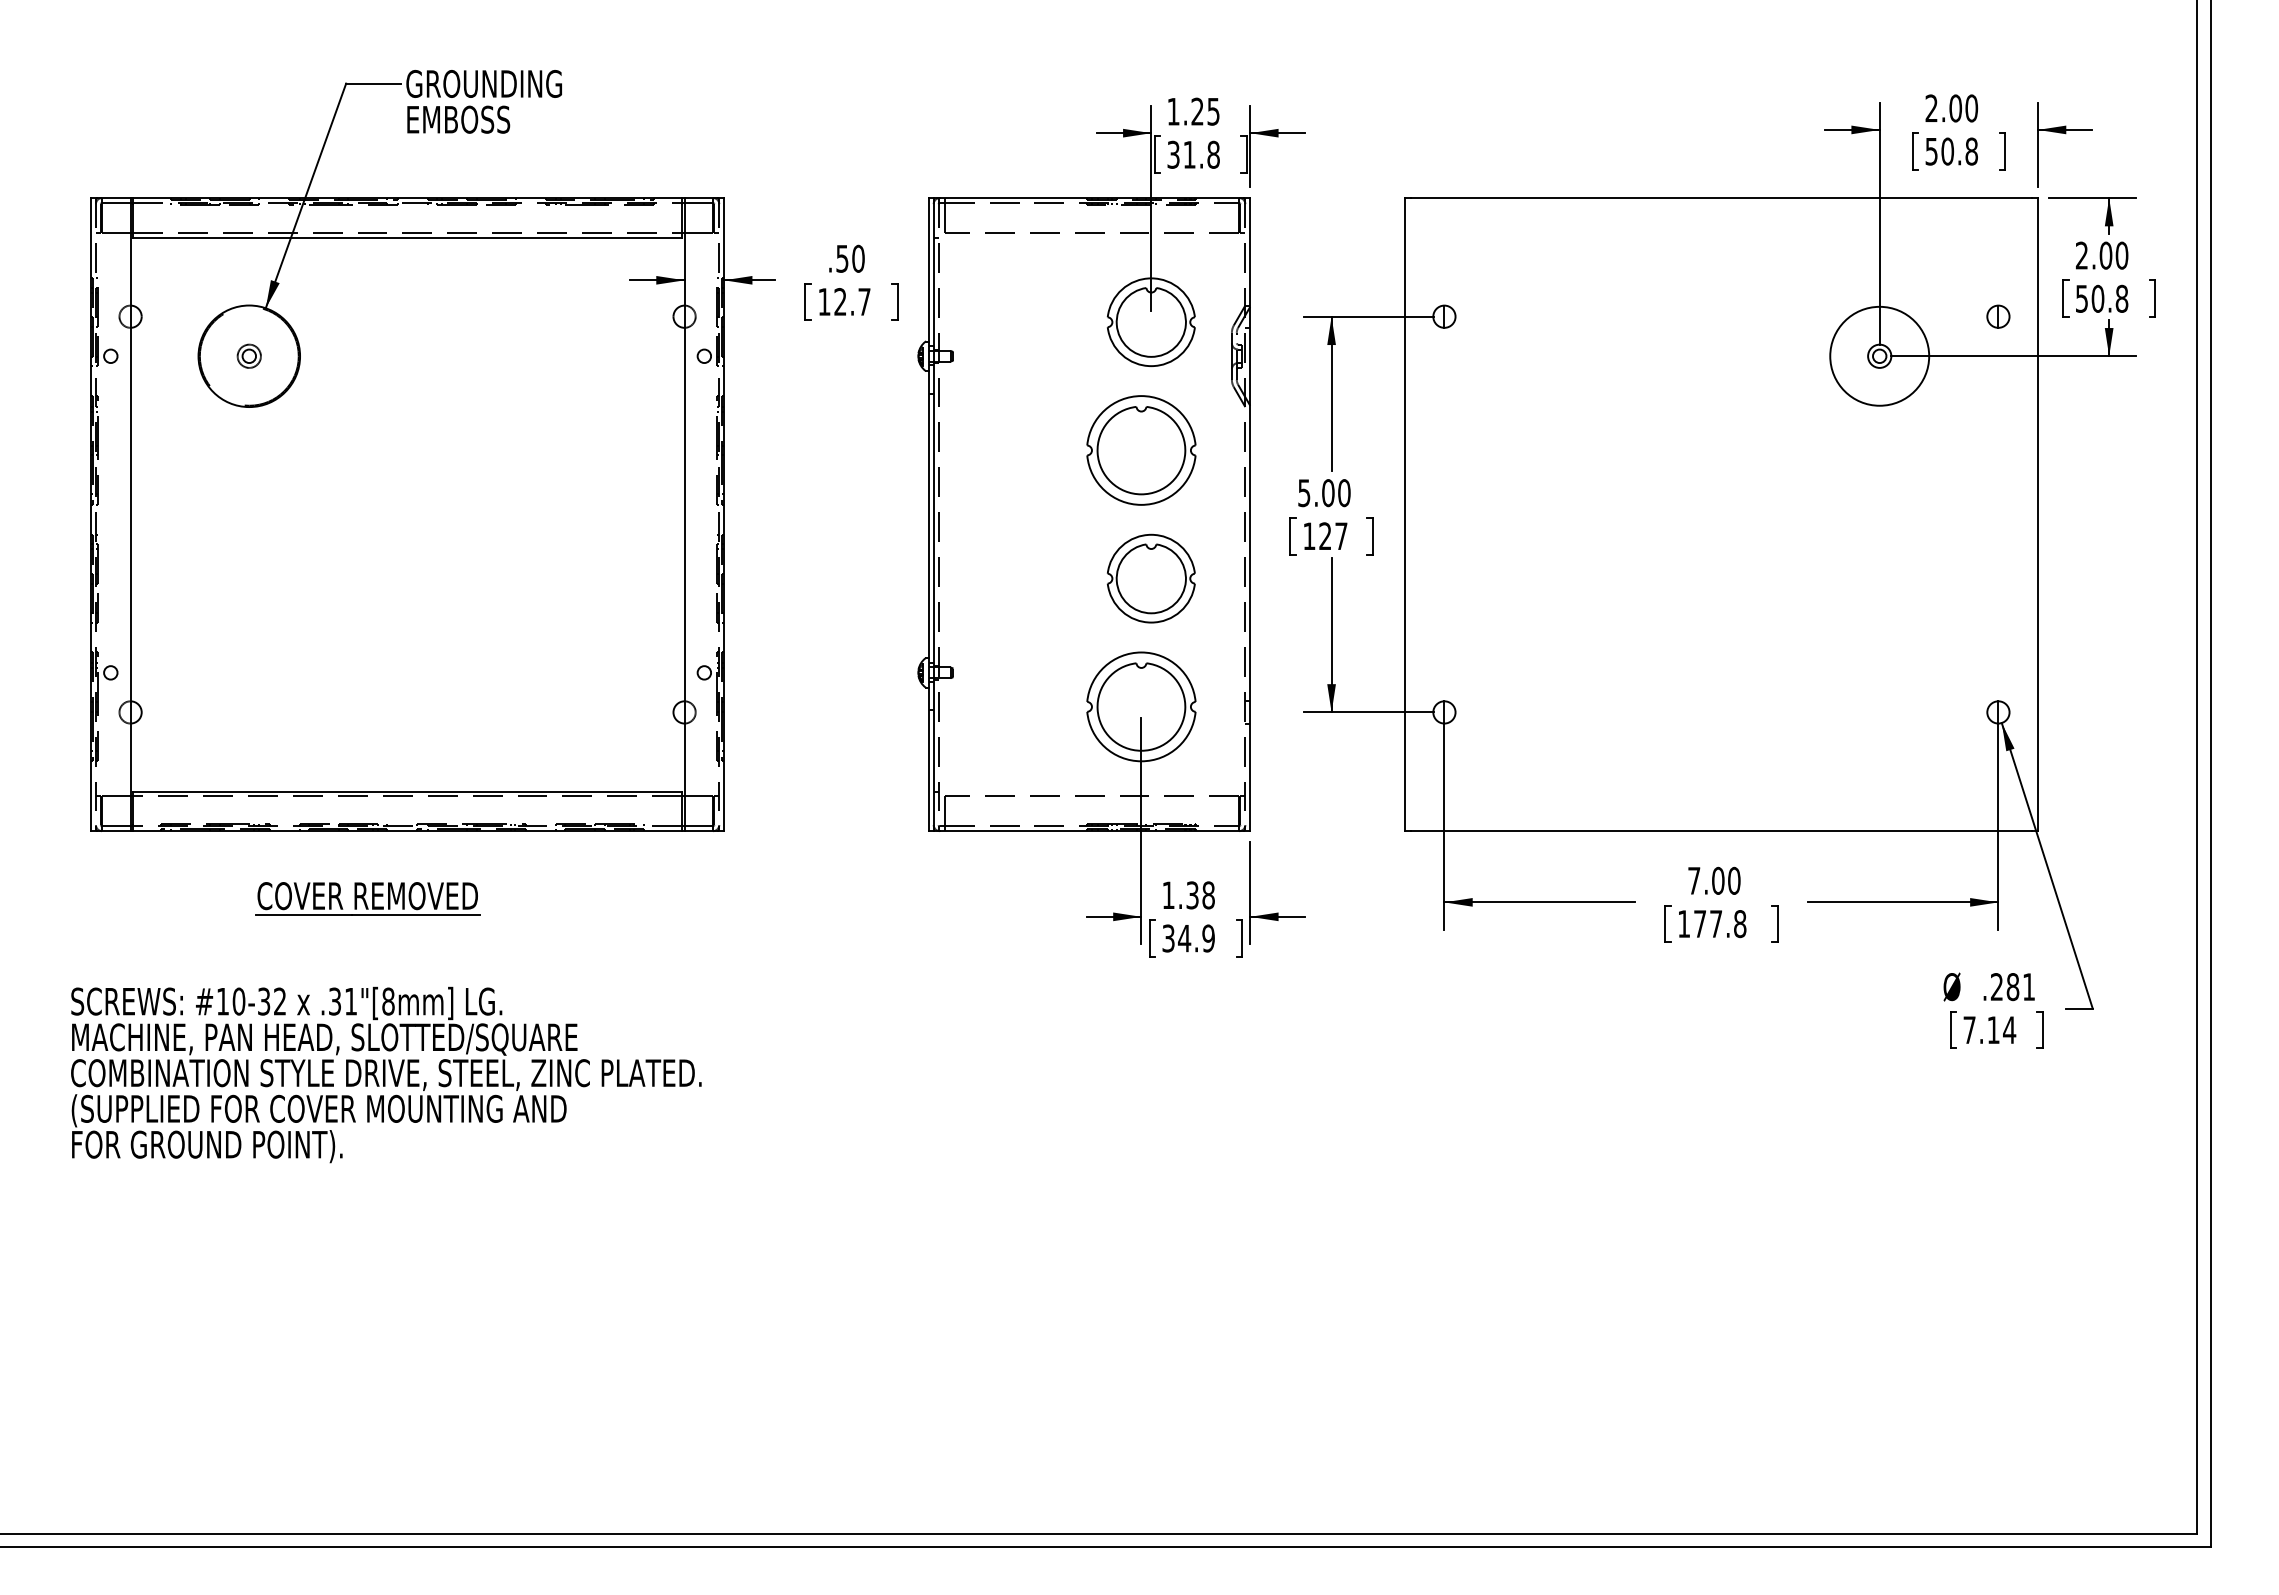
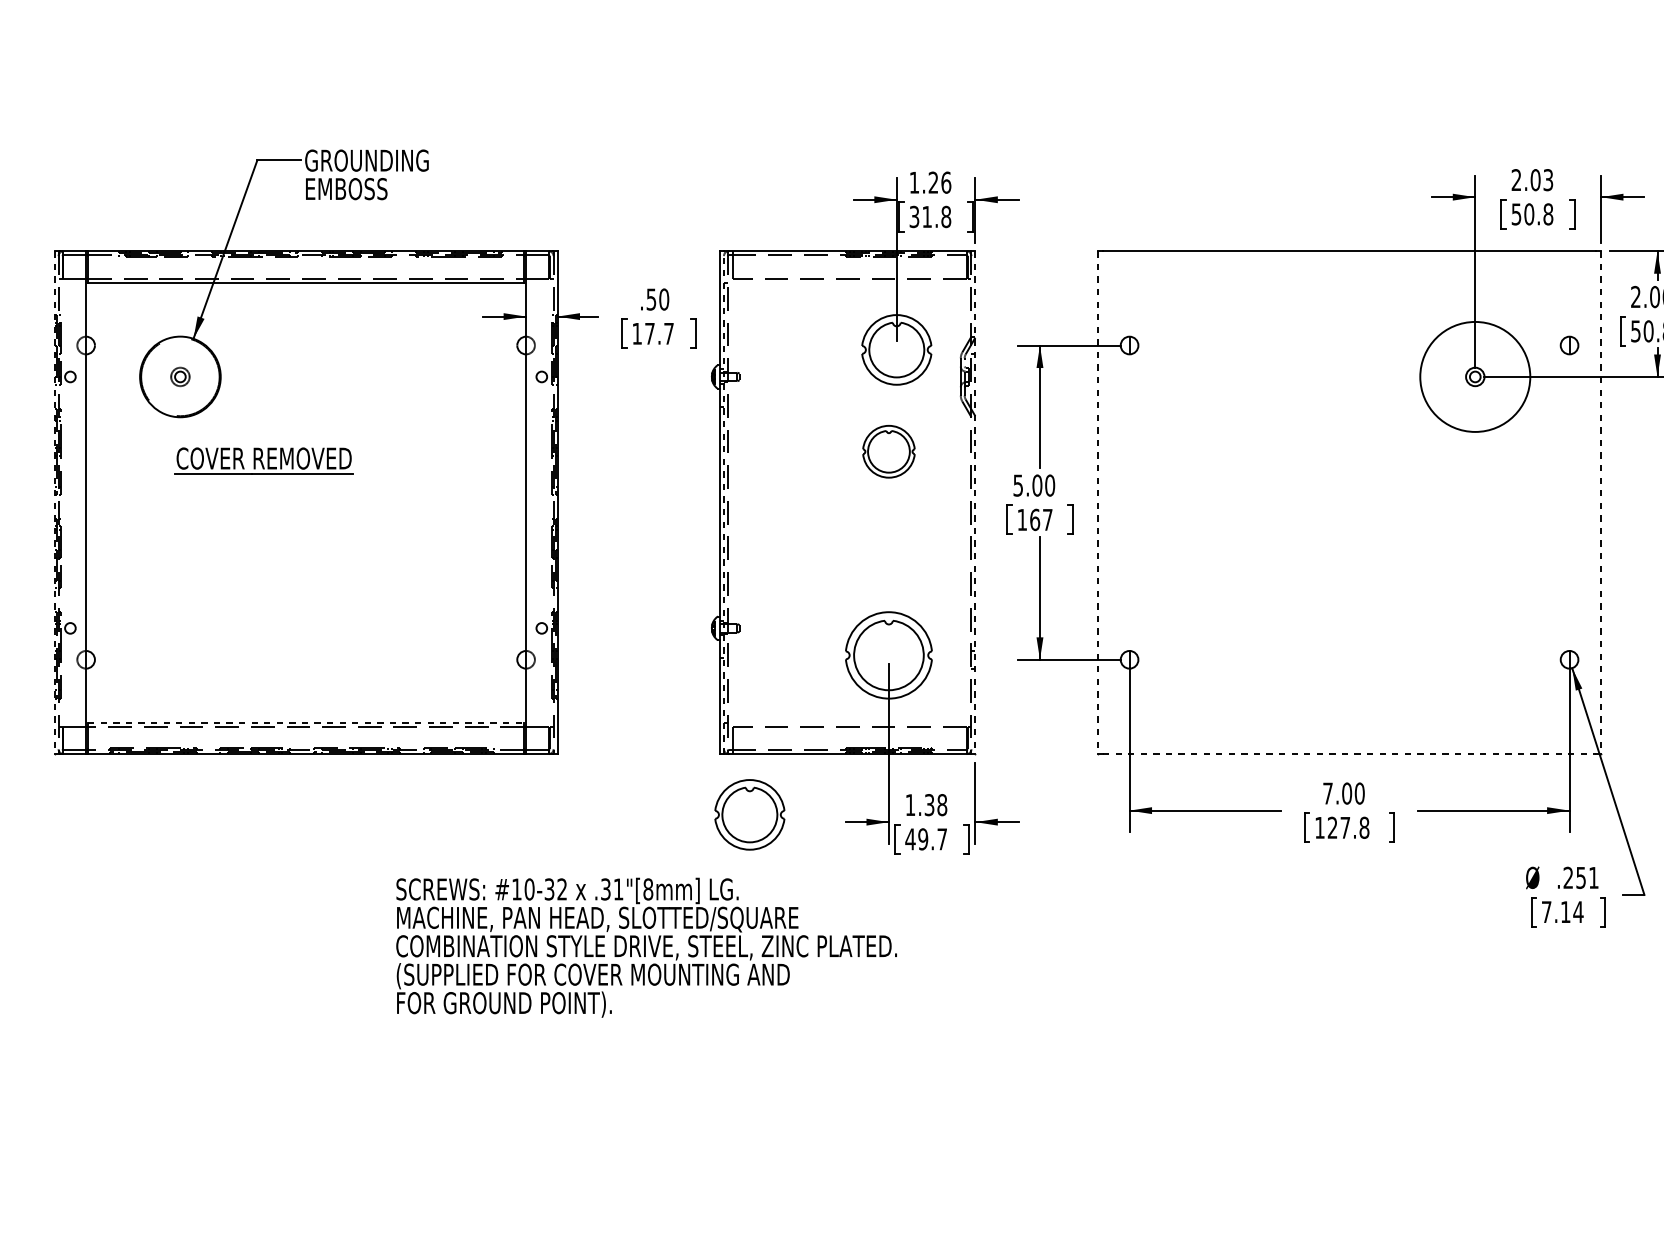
text: (1971, 108) -> (1548, 180), 2.00 -> 2.03
text: (1213, 111) -> (946, 182), 1.25 -> 1.26
text: (840, 301) -> (649, 333), 12.7 -> 17.7
circle: (1879, 355) -> (1475, 376), size x1.4
part: (1141, 450) -> (888, 451), size x0.6
line: (91, 514) -> (55, 502), solid -> dashed
line: (933, 514) -> (723, 502), solid -> dashed
line: (1250, 514) -> (975, 502), solid -> dashed
line: (1404, 514) -> (1097, 502), solid -> dashed
line: (2038, 514) -> (1601, 502), solid -> dashed
text: (1325, 536) -> (1035, 520), 127 -> 167
part: (1151, 578) -> (750, 814), moved
line: (407, 791) -> (306, 722), solid -> dashed
line: (1721, 831) -> (1349, 754), solid -> dashed
part: (367, 898) -> (263, 460), moved
text: (1699, 923) -> (1332, 827), 177.8 -> 127.8
text: (1187, 938) -> (925, 839), 34.9 -> 49.7
text: (2012, 987) -> (1580, 878), .281 -> .251
text: (386, 1074) -> (646, 947), moved

